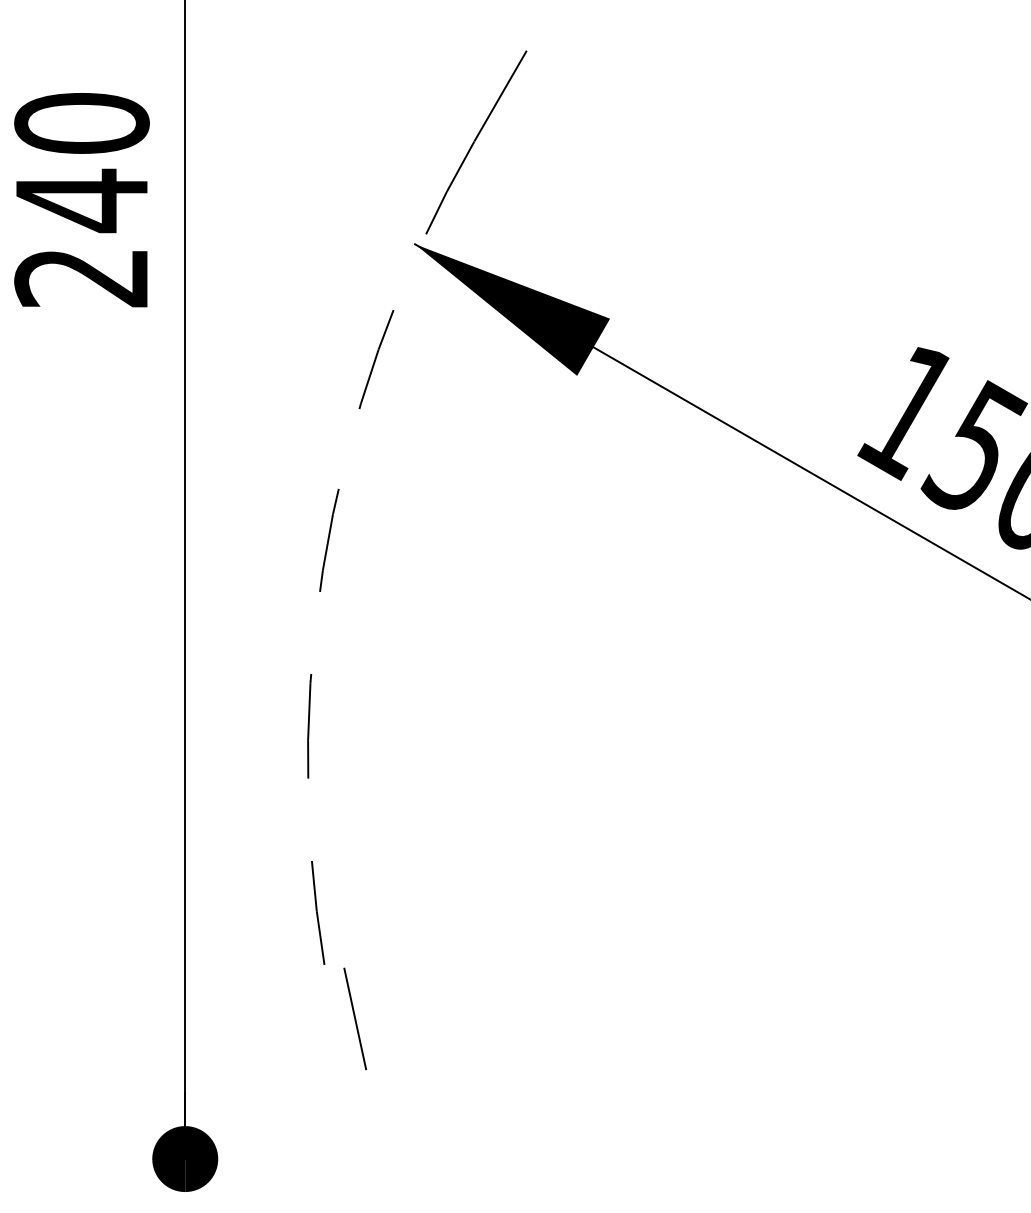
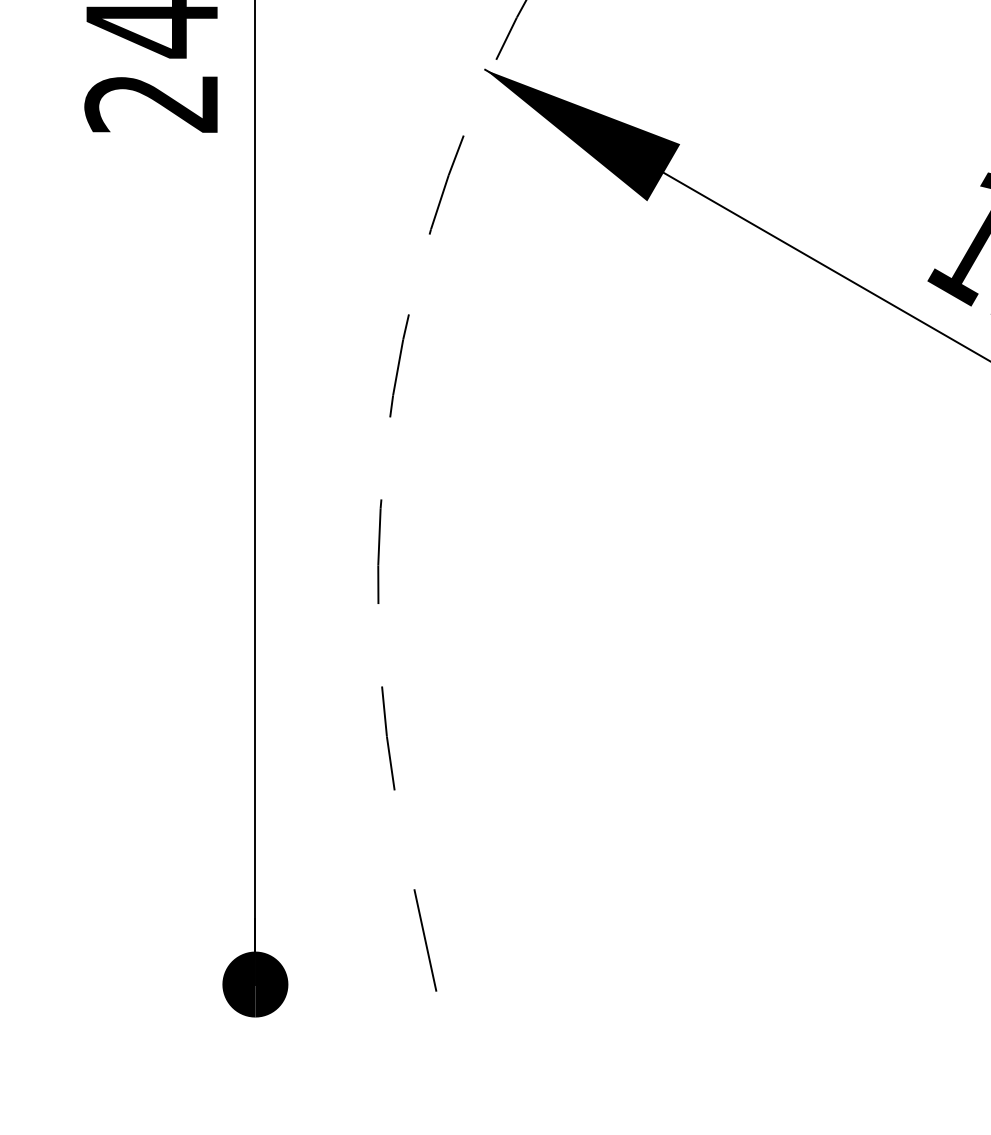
line: (355, 1018) -> (425, 939), moved

